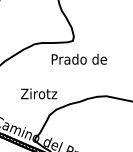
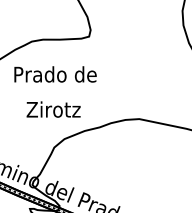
text: (78, 58) -> (54, 73), moved
text: (39, 93) -> (54, 109), moved

